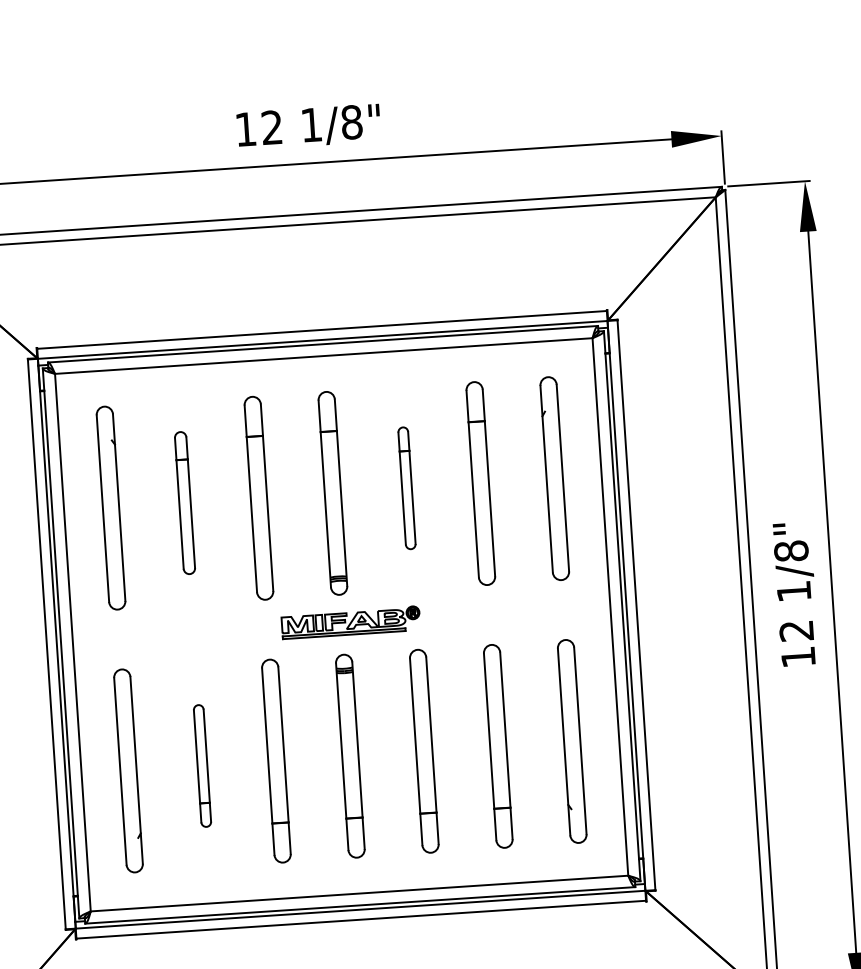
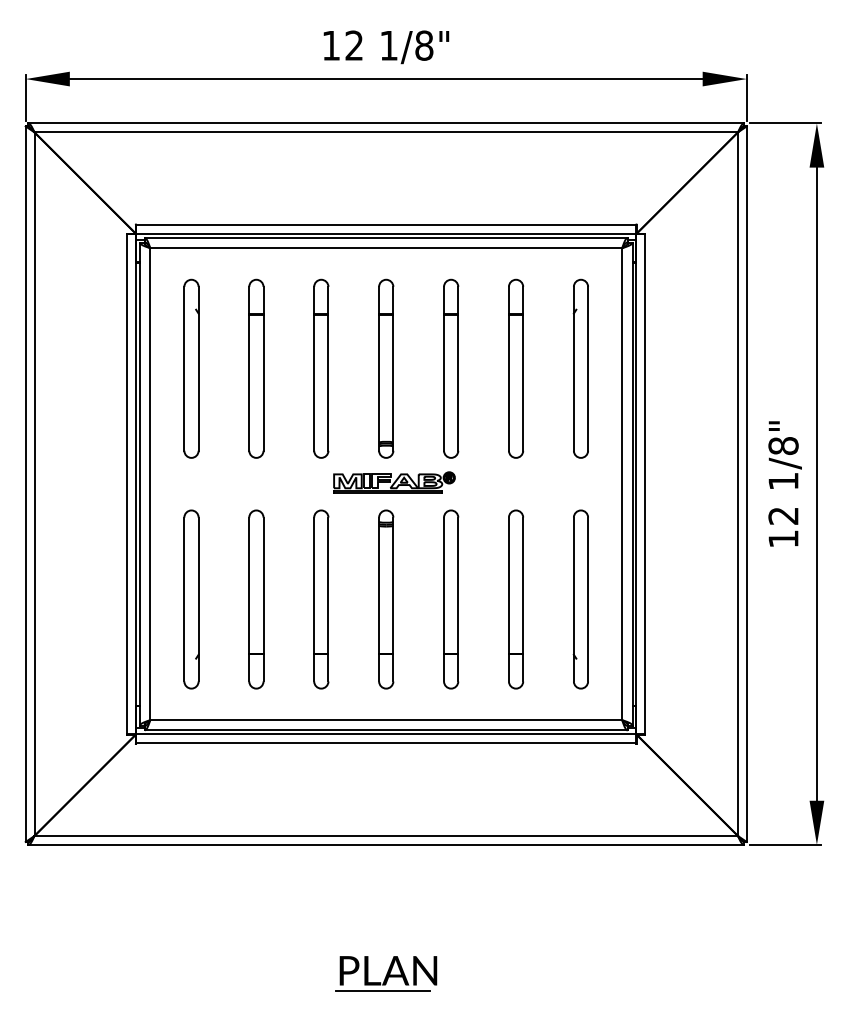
part: (407, 488) -> (451, 368), size x1.67
part: (185, 502) -> (256, 368), size x1.43
part: (202, 765) -> (256, 599), size x1.67

